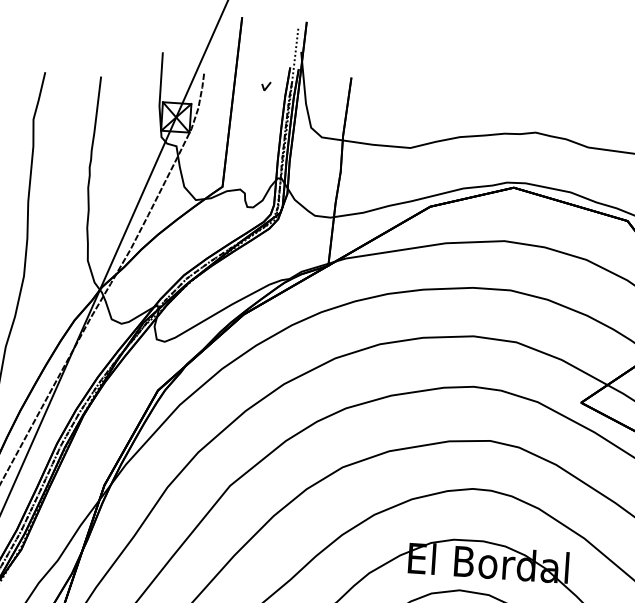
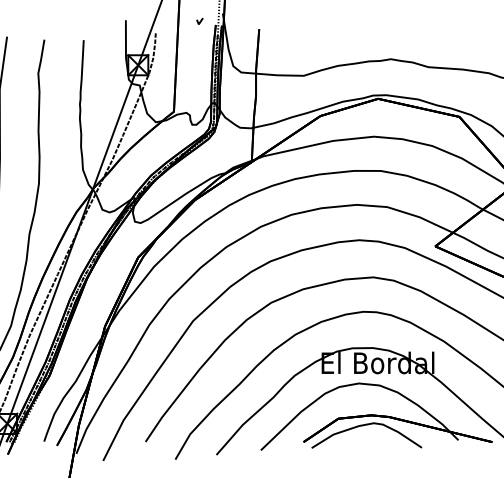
line: (264, 85) -> (198, 20), moved

